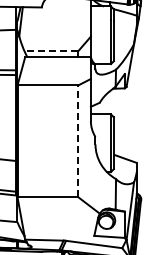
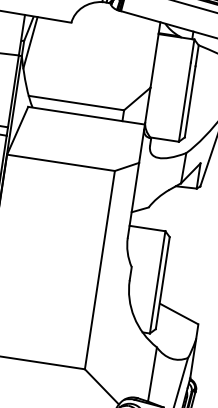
line: (51, 51) -> (76, 103), dashed -> solid
line: (78, 141) -> (100, 270), dashed -> solid

